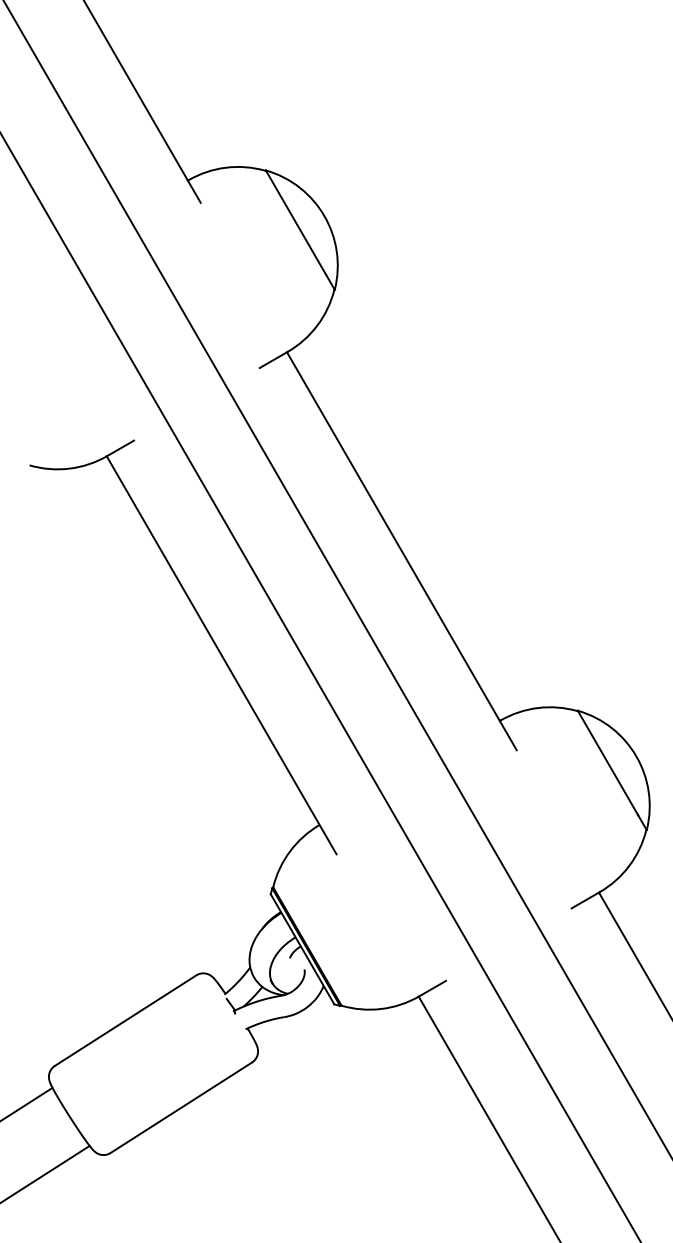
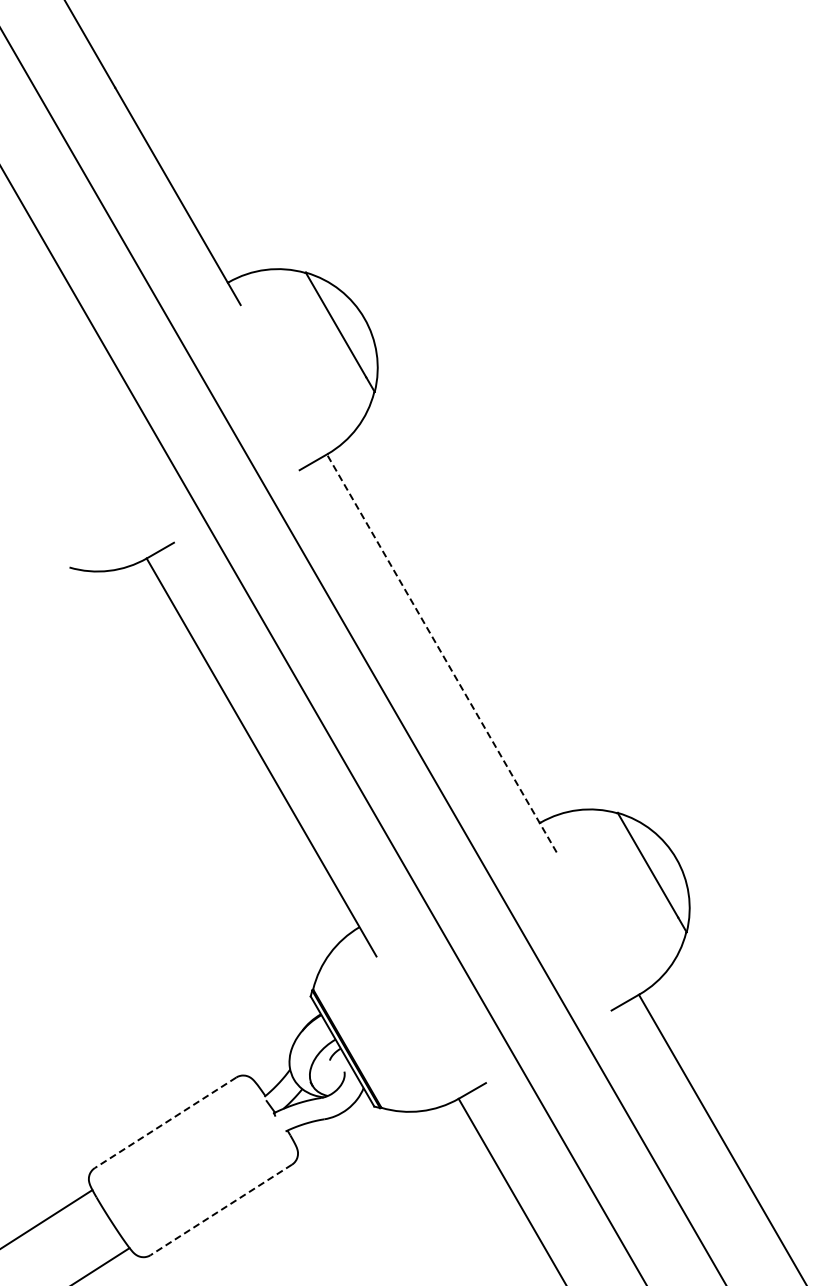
line: (401, 551) -> (441, 653), solid -> dashed
line: (125, 1020) -> (165, 1122), solid -> dashed
line: (181, 1107) -> (221, 1209), solid -> dashed

